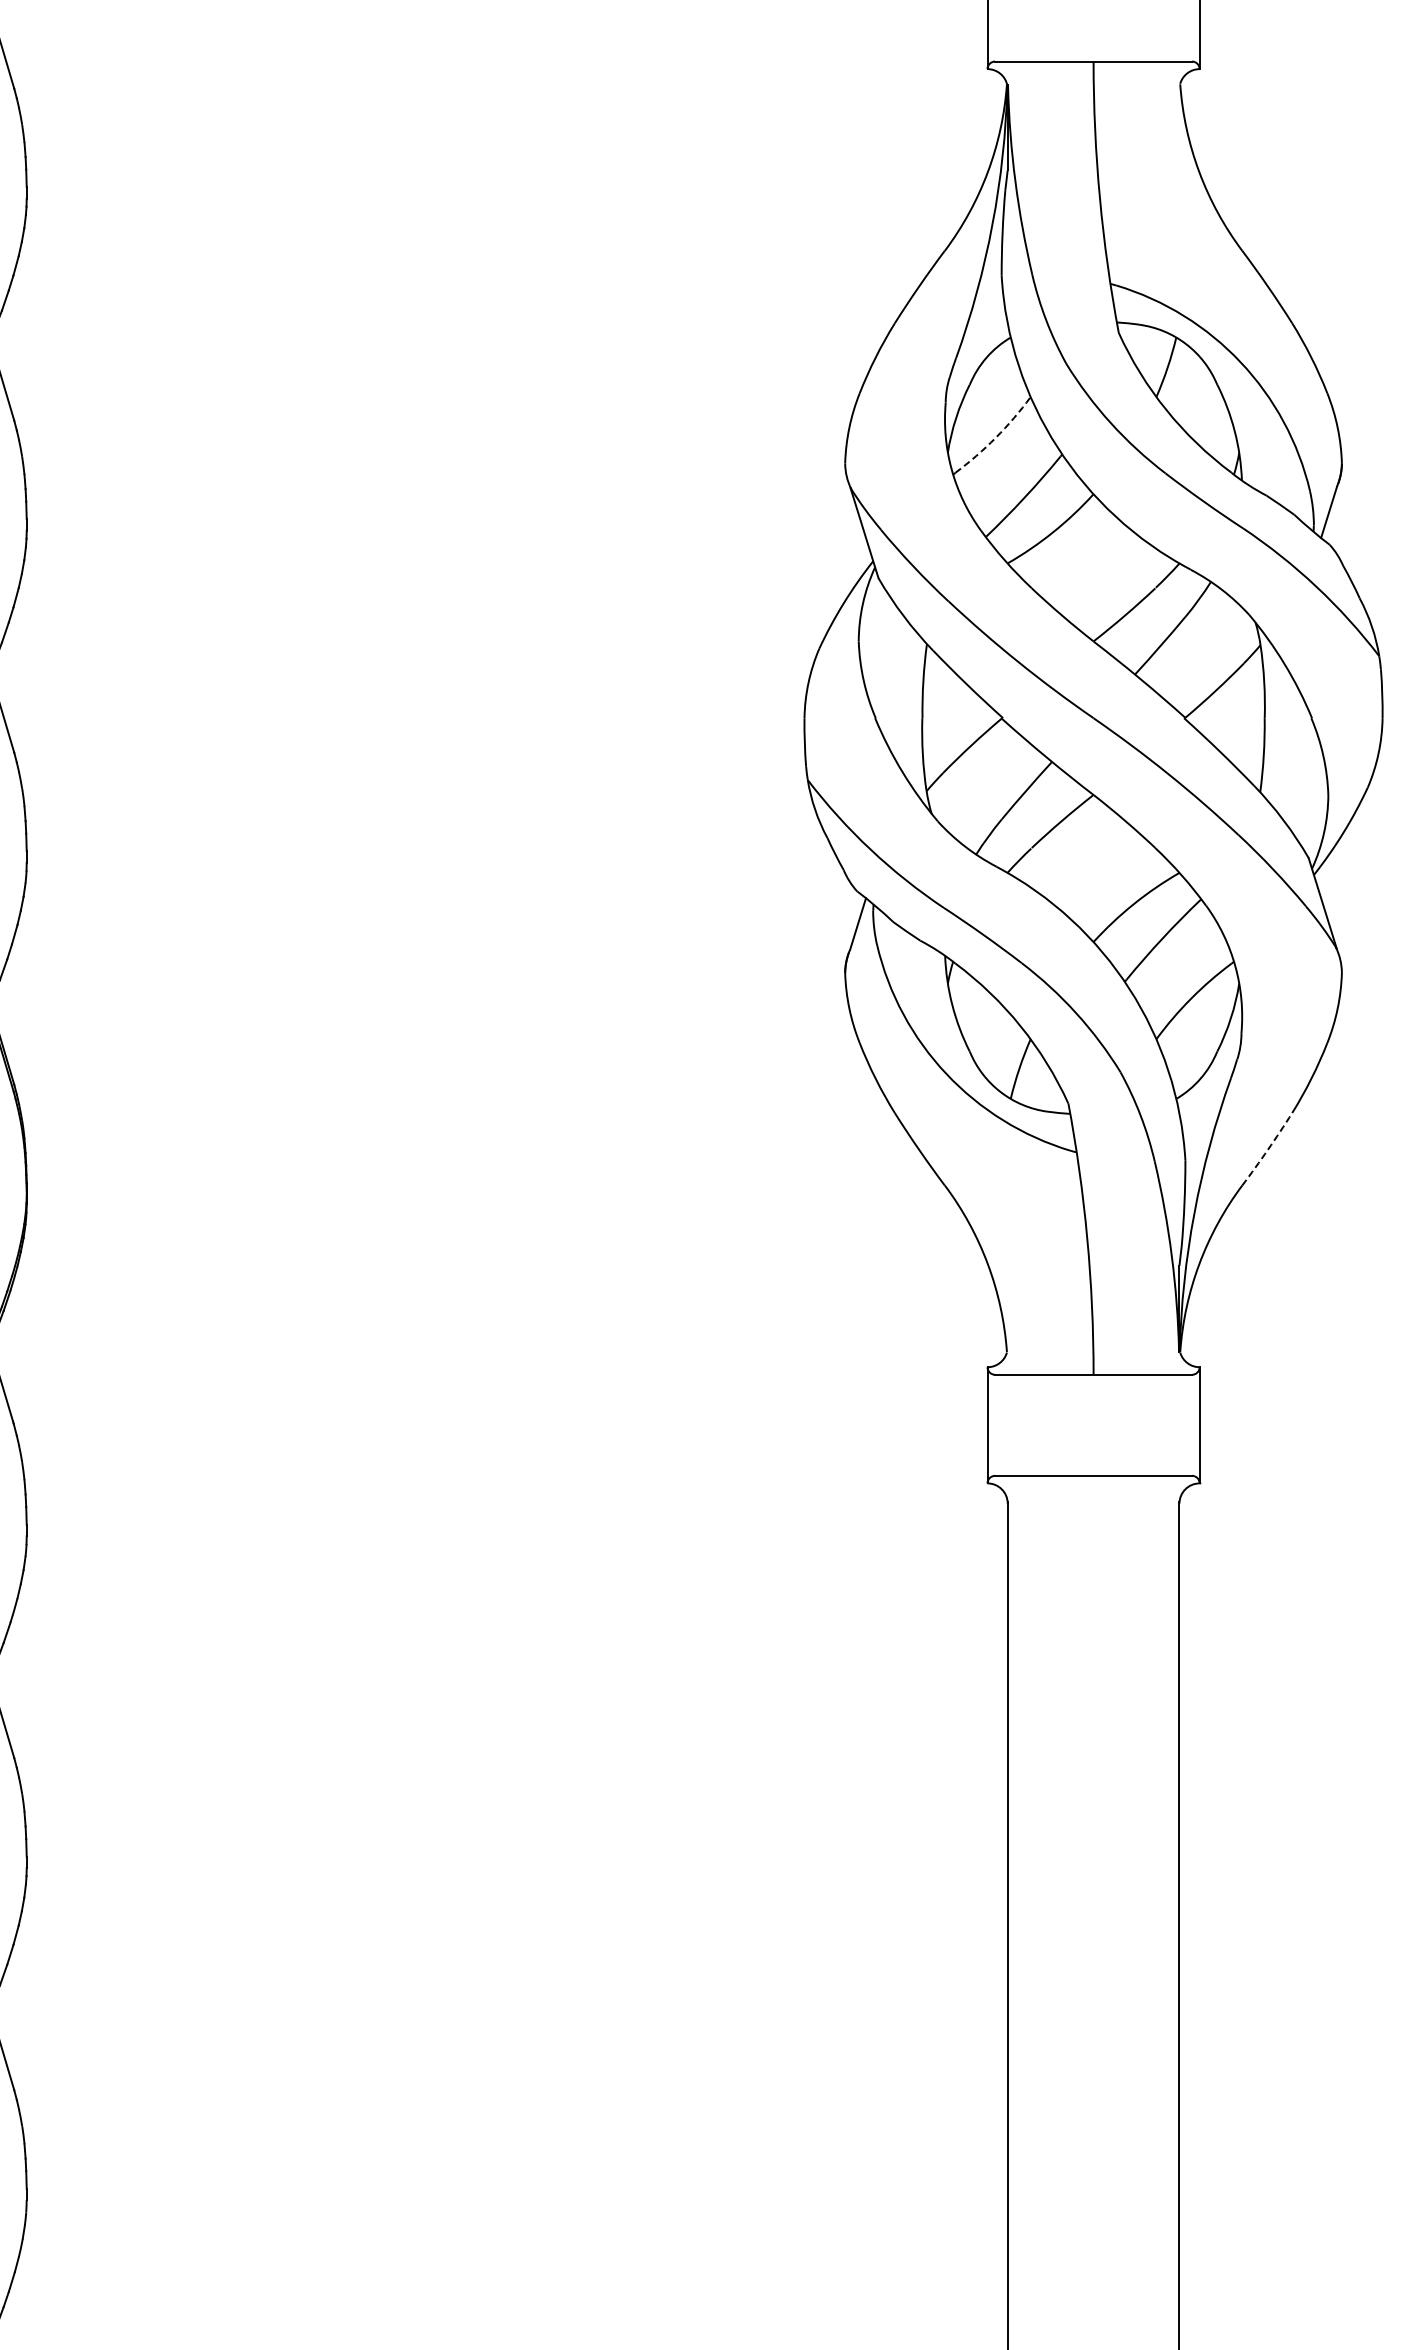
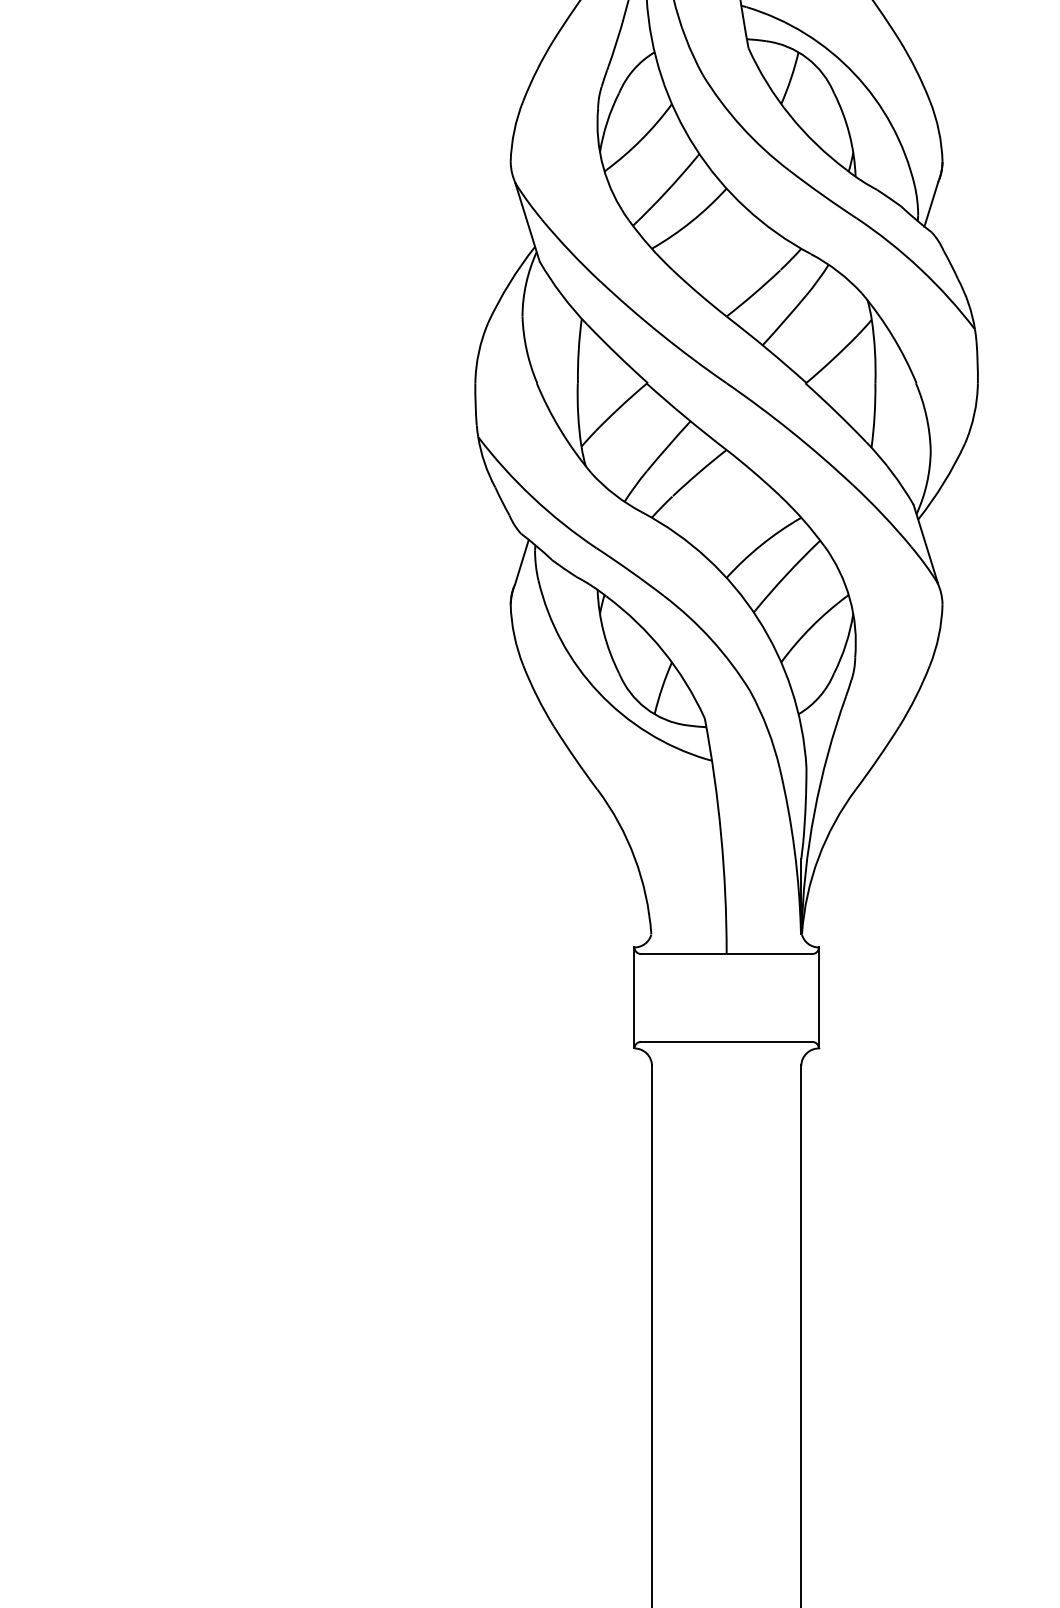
arc: (995, 437) -> (641, 139), dashed -> solid
arc: (1267, 1149) -> (877, 758), dashed -> solid

